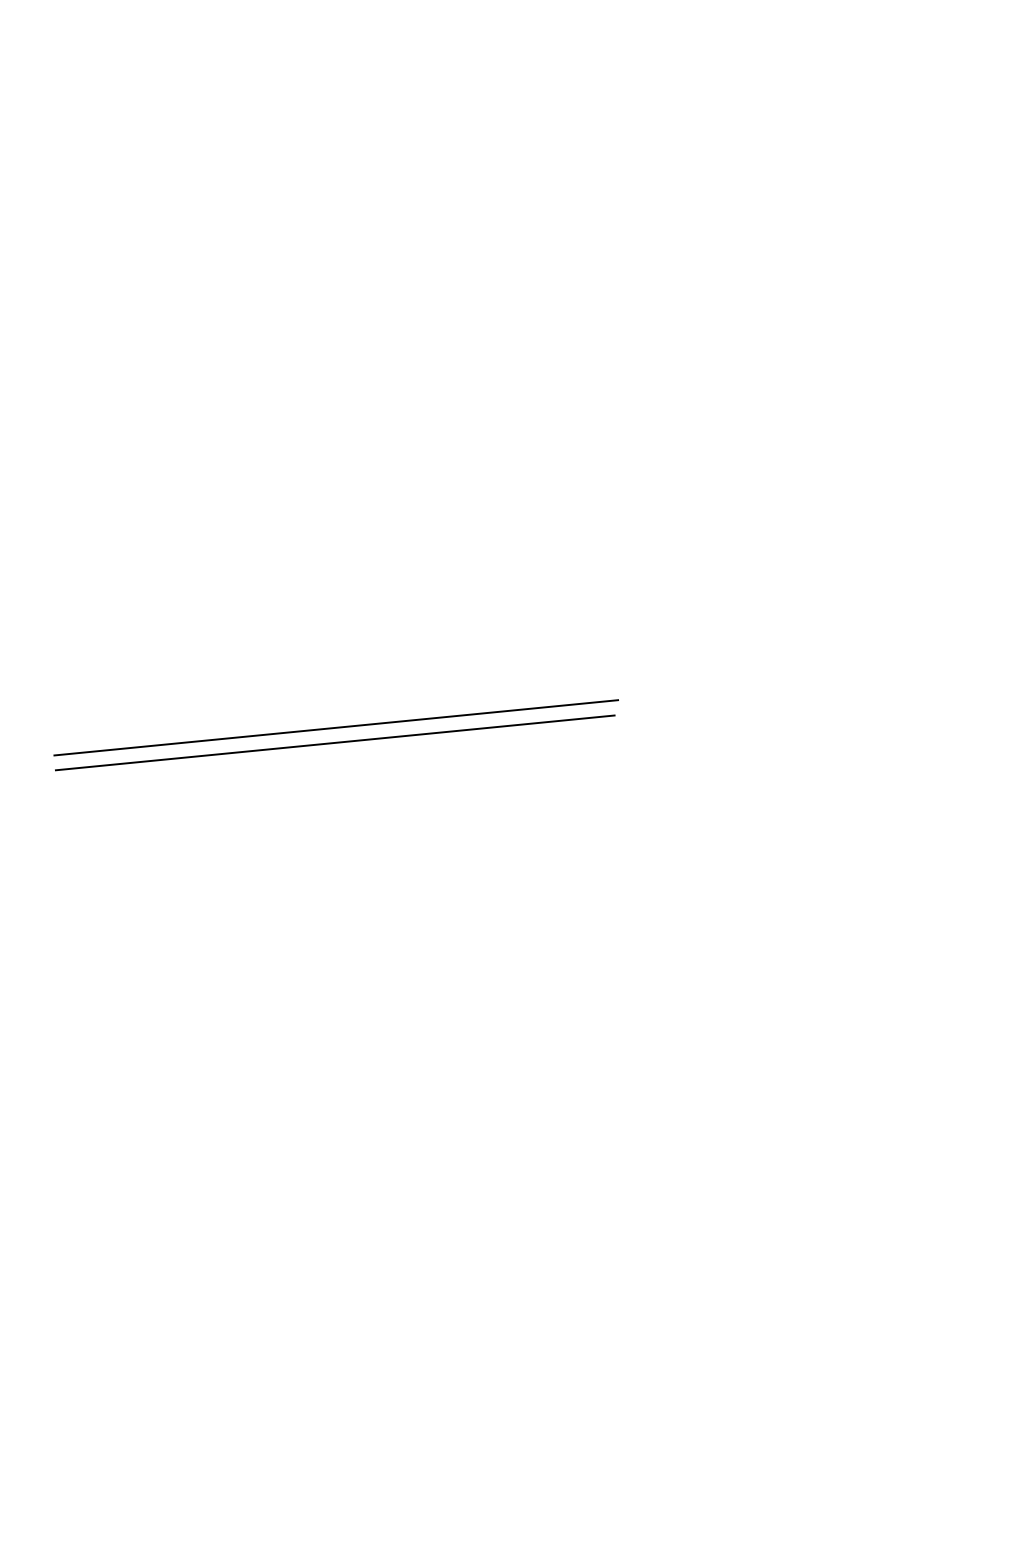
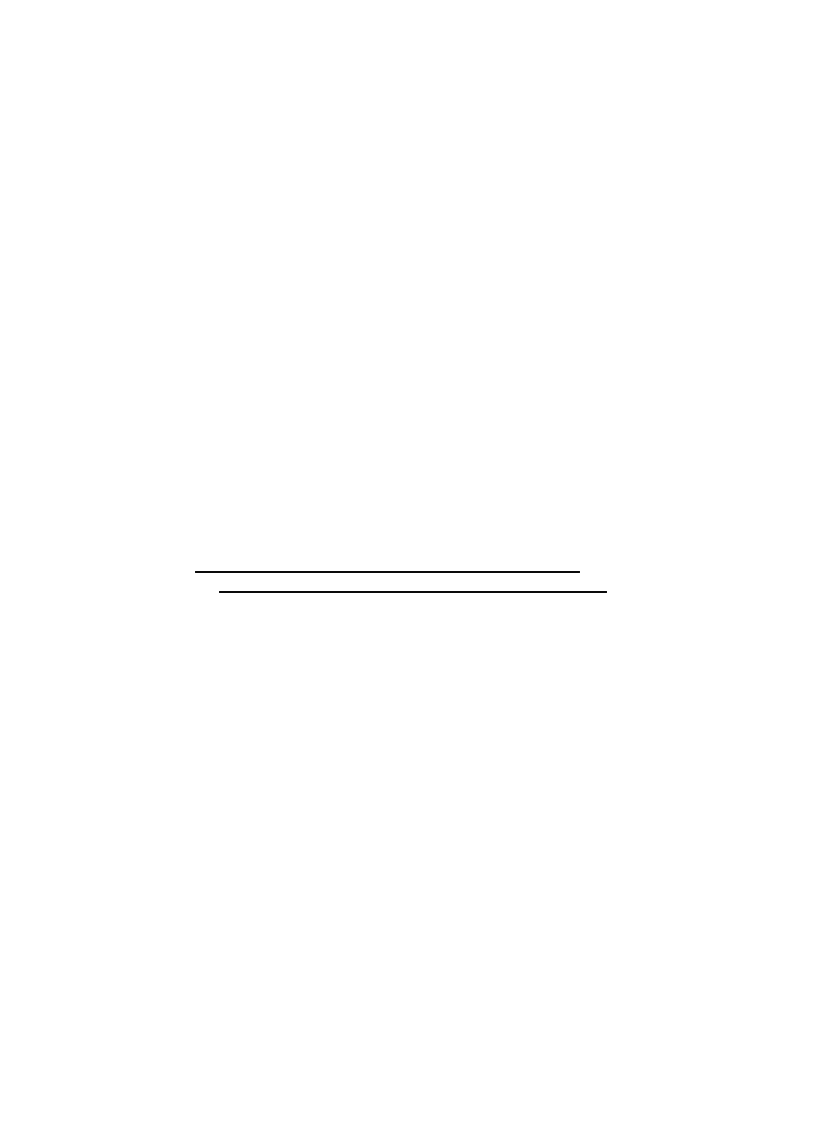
line: (335, 726) -> (412, 591), moved

